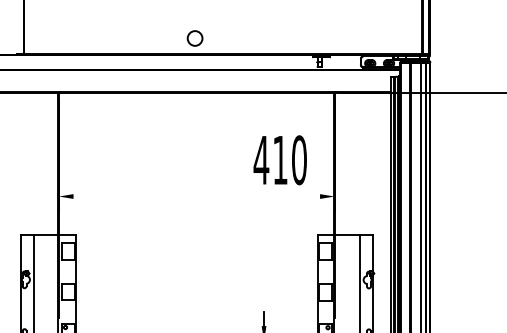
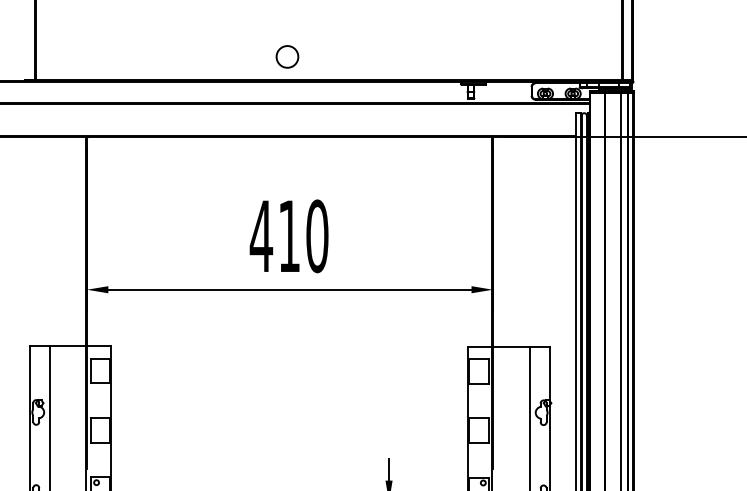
text: (279, 160) -> (288, 236), moved
line: (196, 196) -> (289, 289), added

